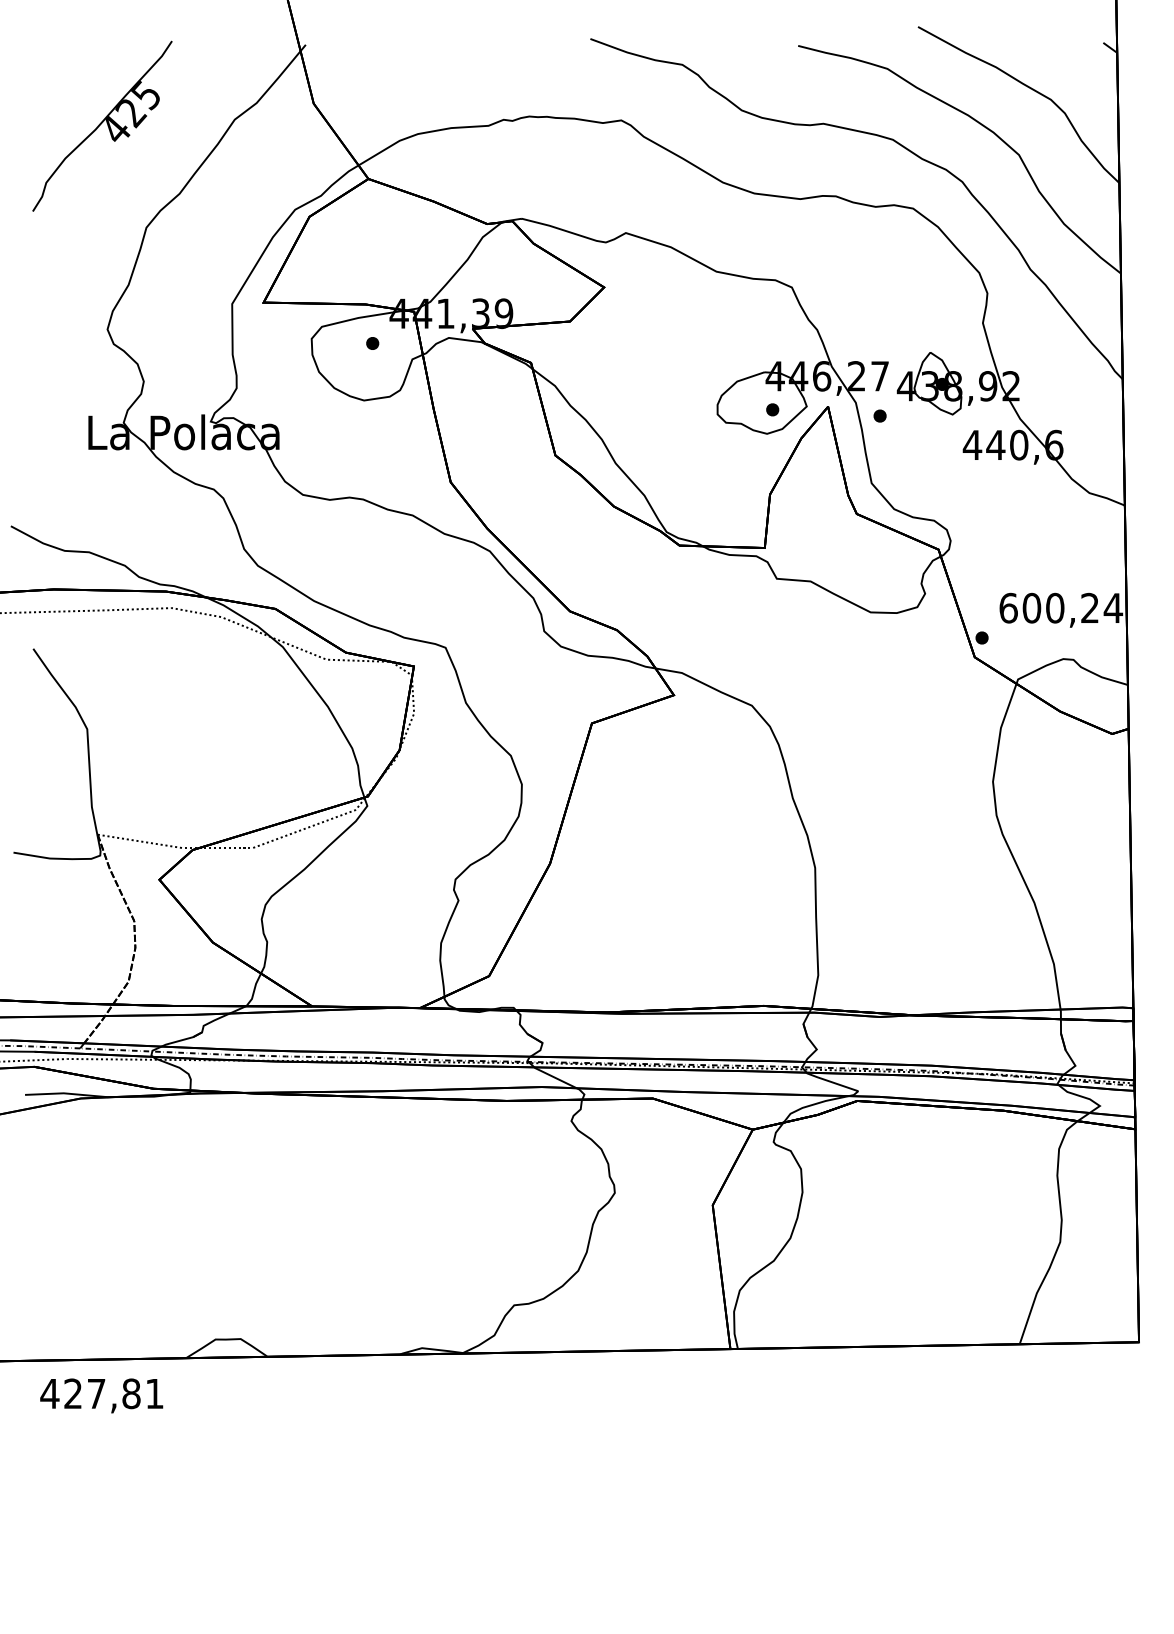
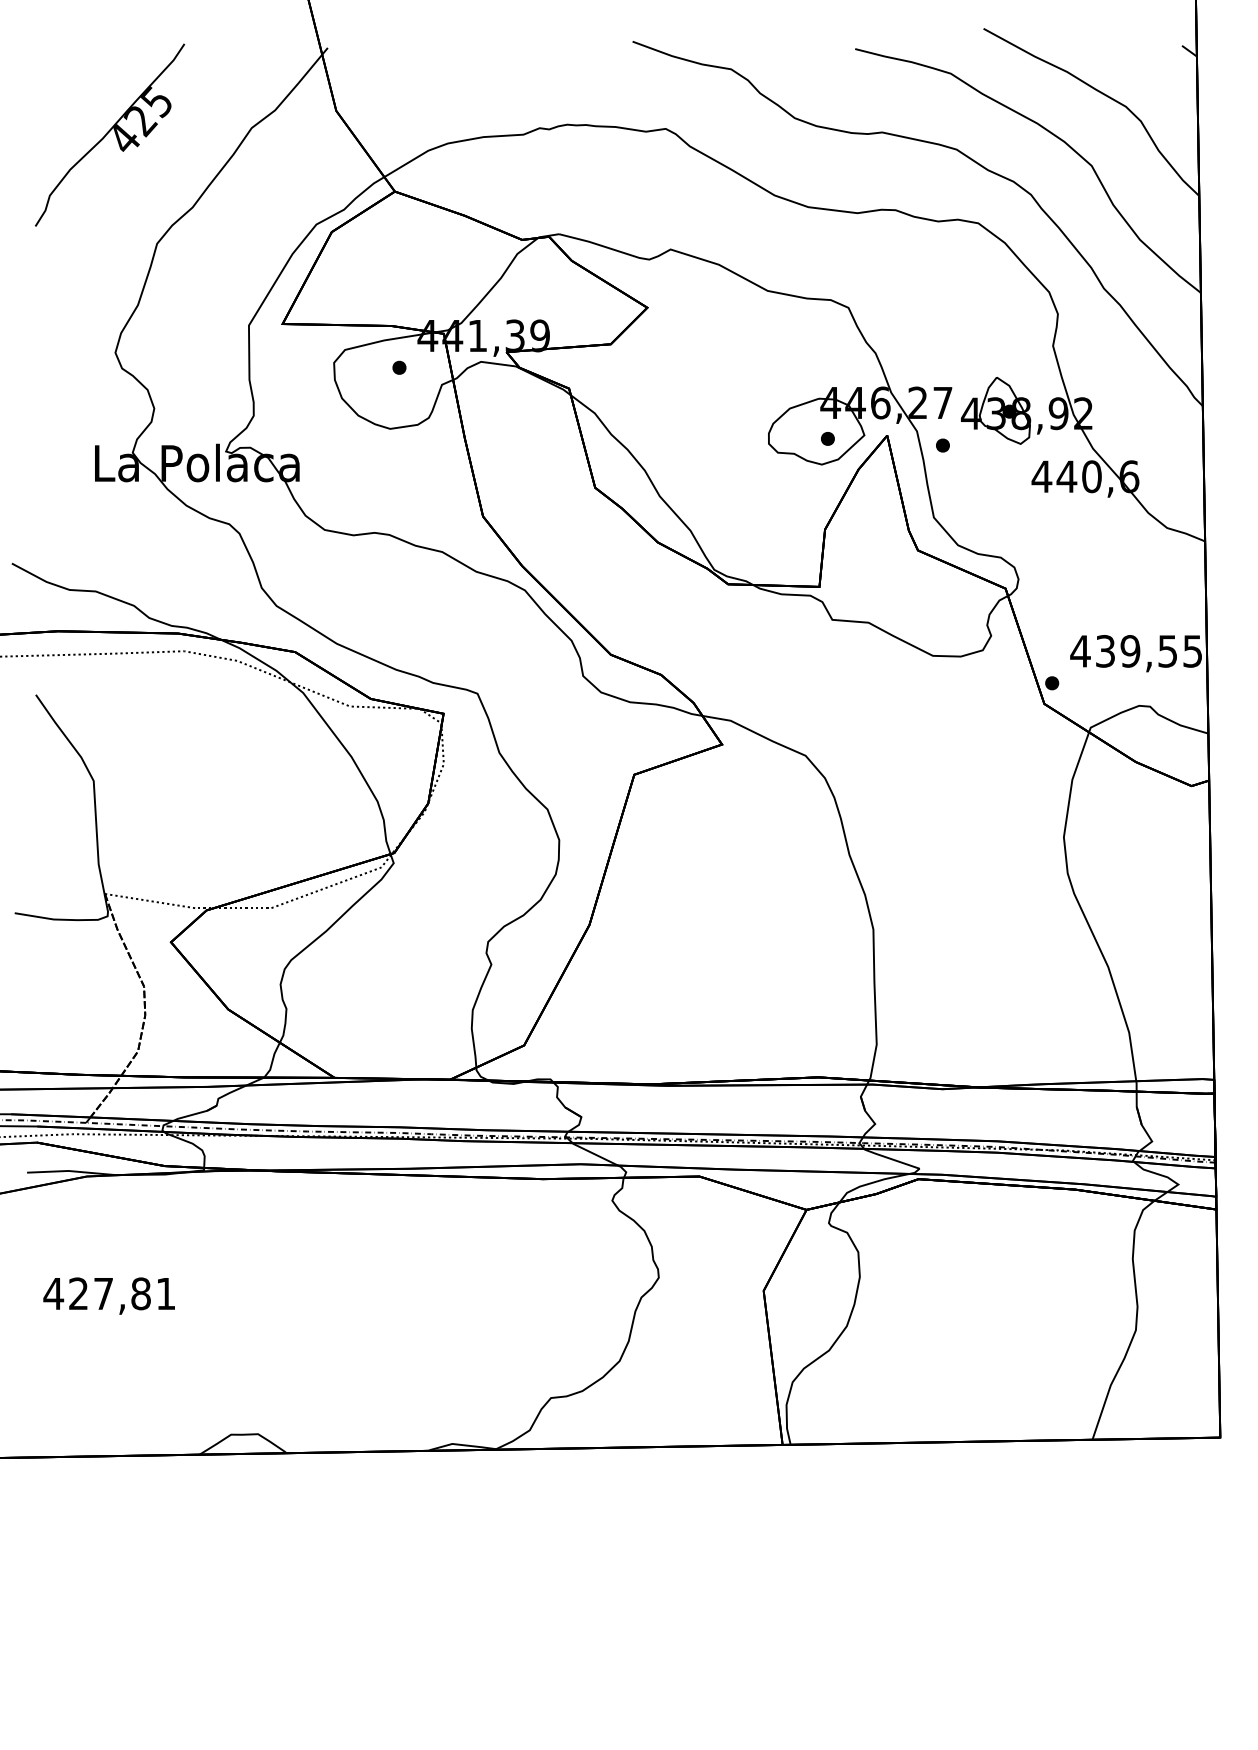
text: (1060, 608) -> (1136, 651), 600,24 -> 439,55
text: (101, 1395) -> (108, 1295), moved

